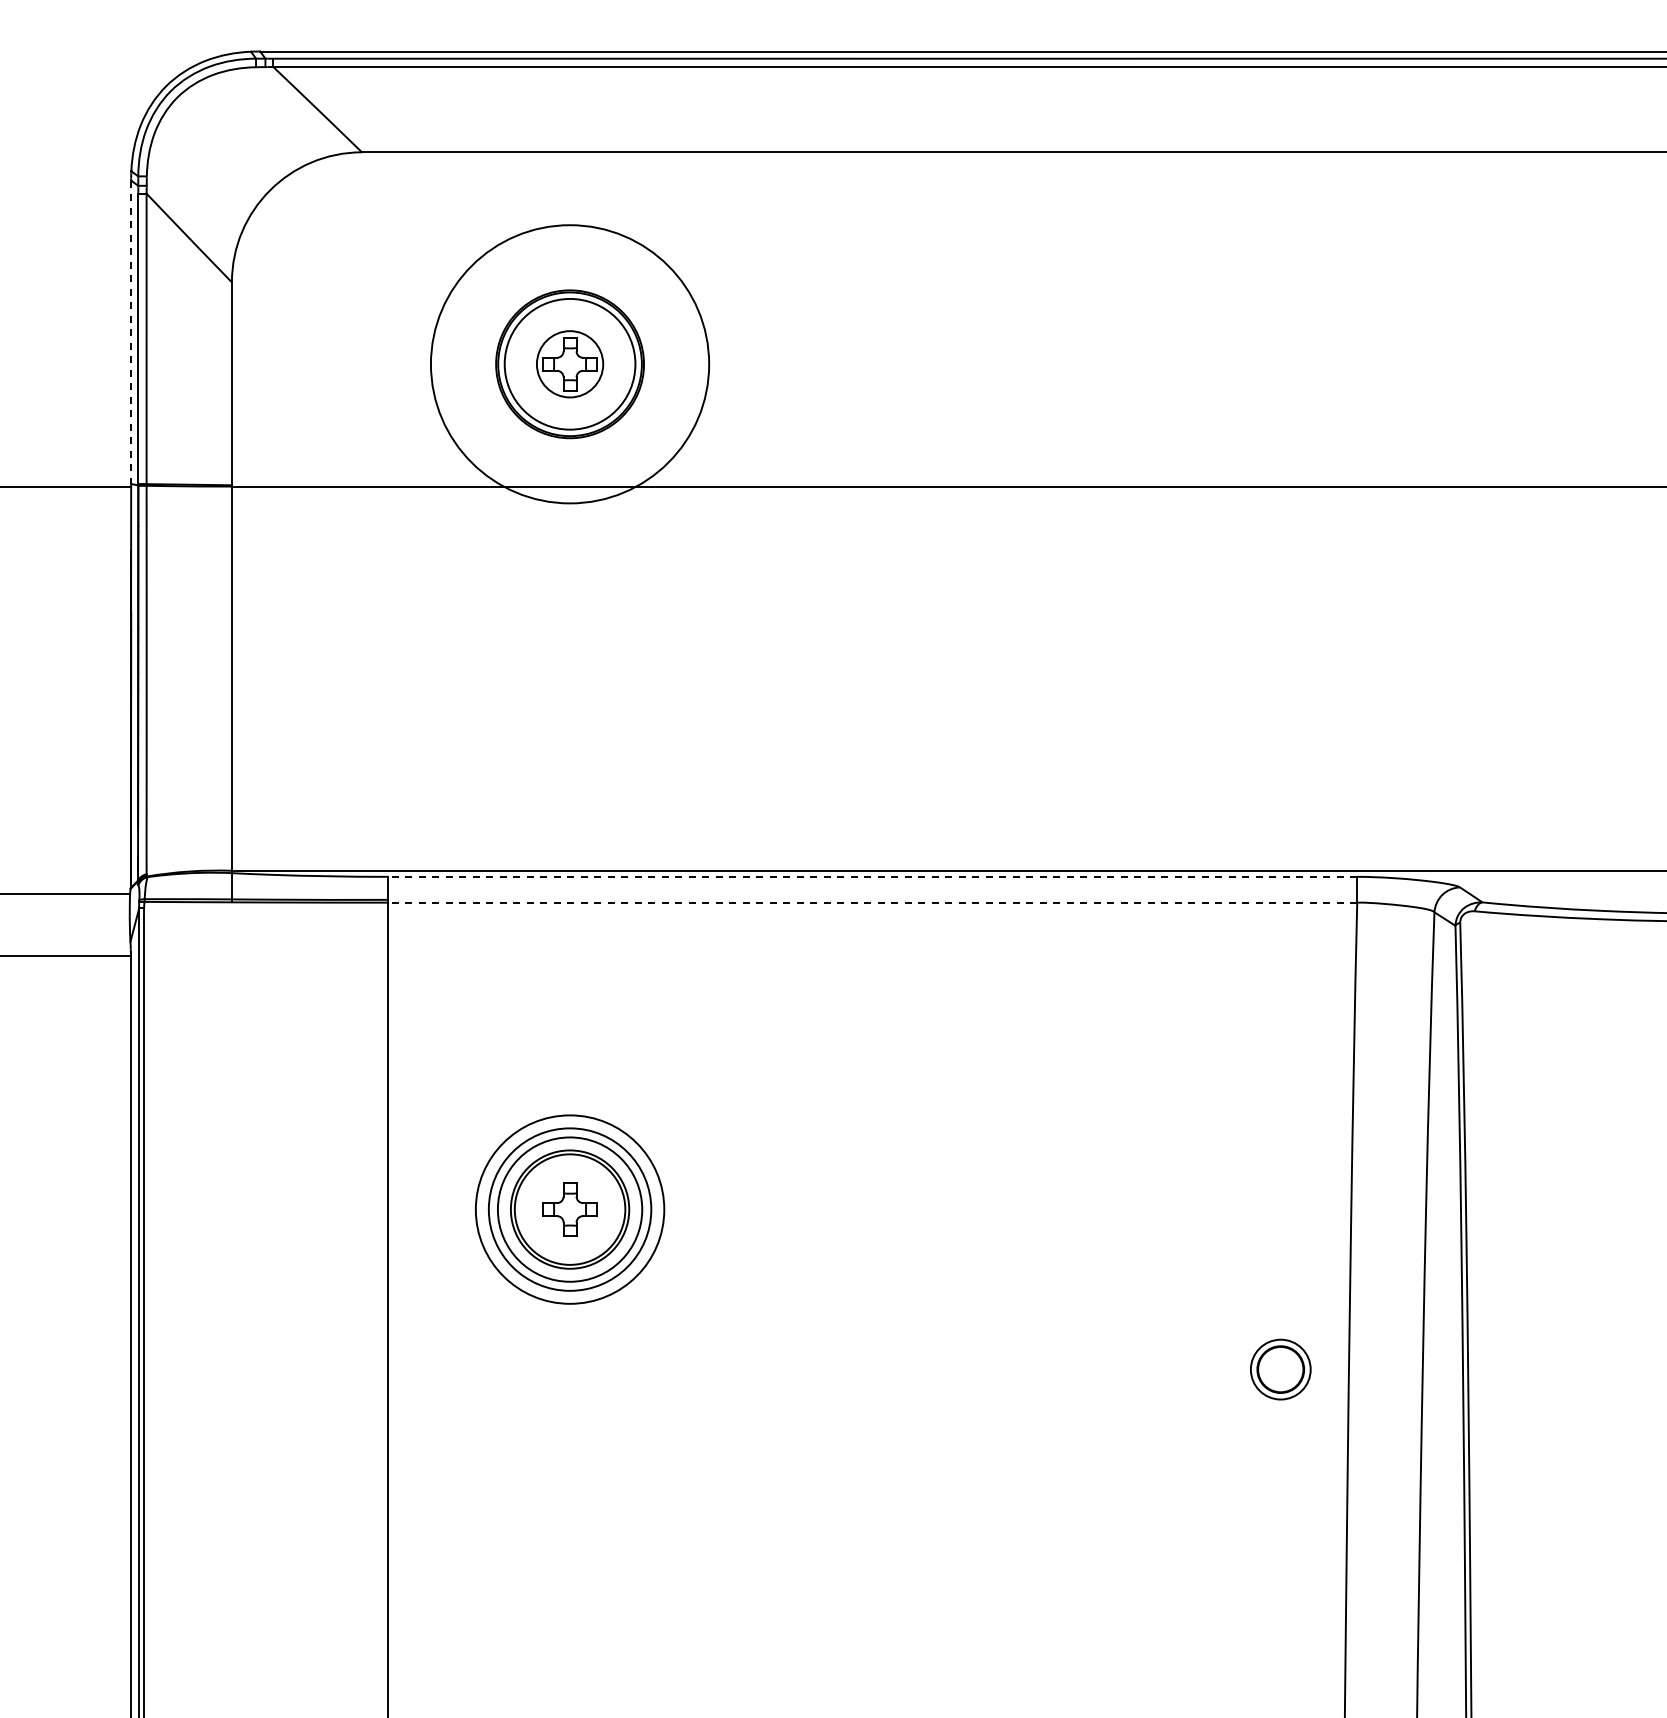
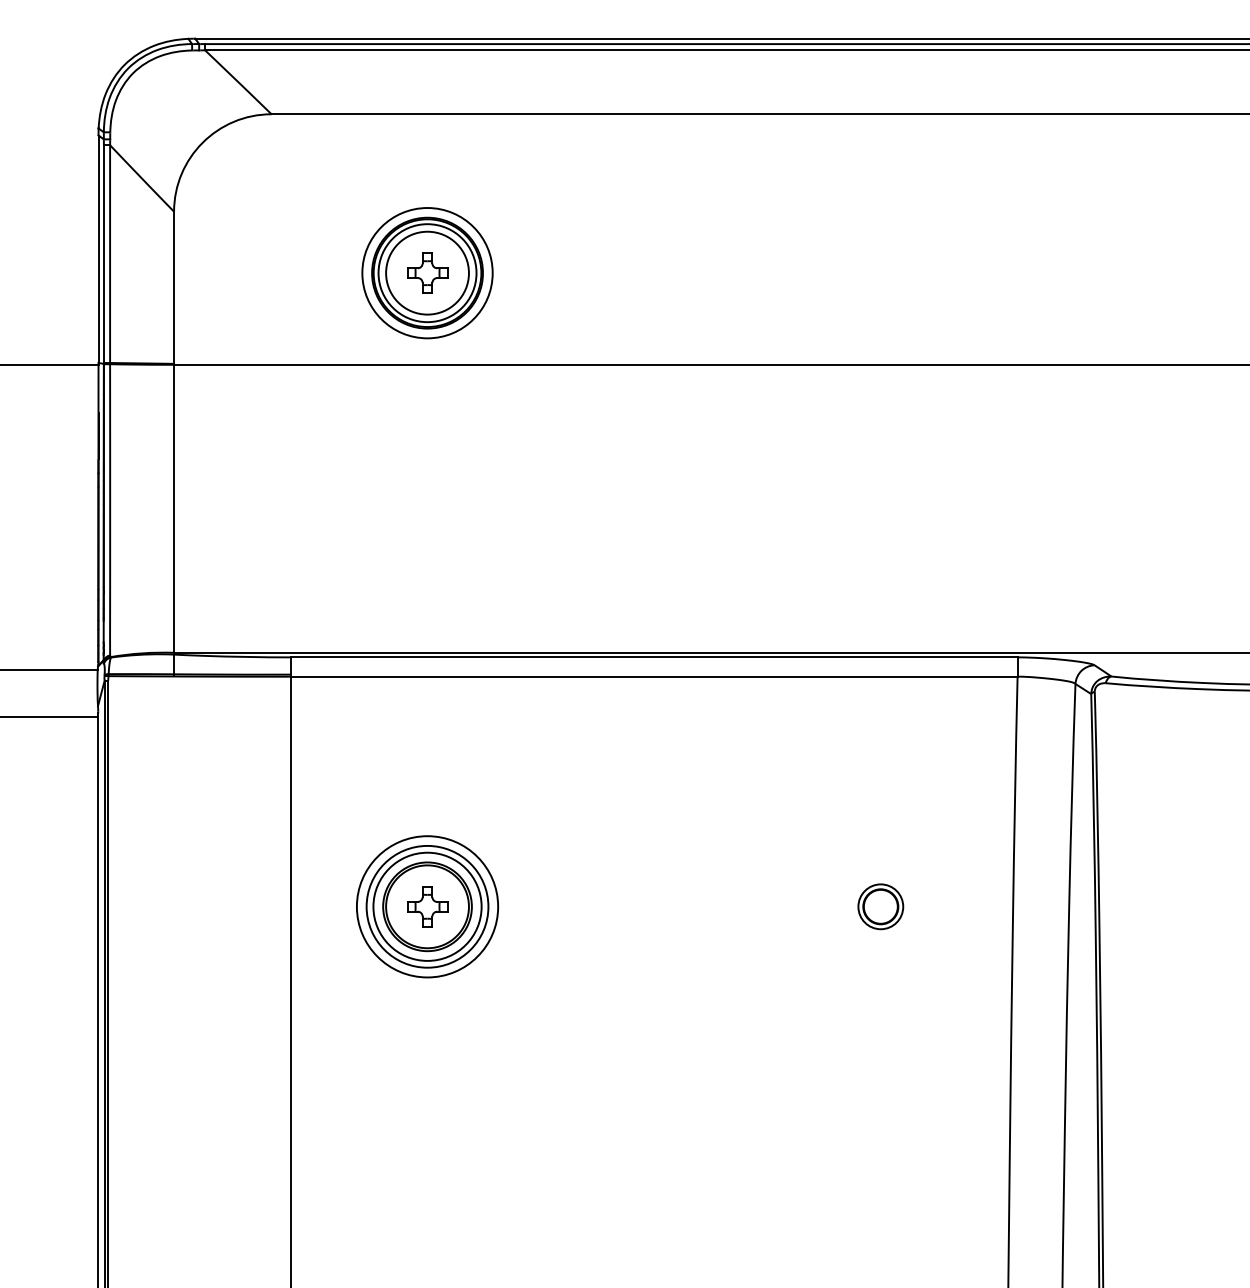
line: (131, 332) -> (98, 249), dashed -> solid
circle: (569, 364) -> (427, 273), size x1.67
circle: (570, 364) -> (427, 273), size x0.62
line: (872, 876) -> (654, 657), dashed -> solid
line: (872, 902) -> (654, 676), dashed -> solid
part: (1280, 1369) -> (880, 906), moved

